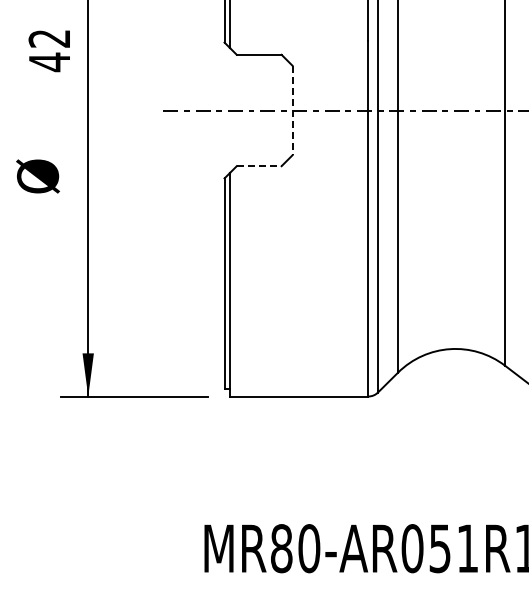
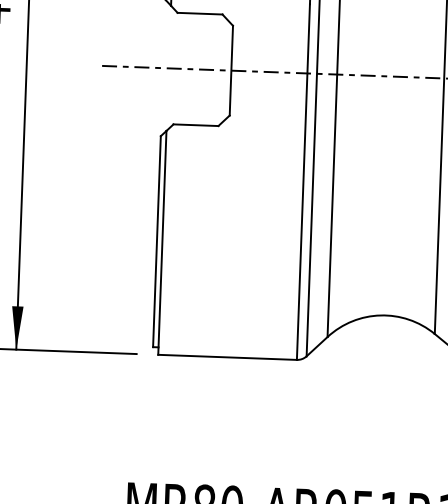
line: (292, 110) -> (231, 70), dashed -> solid
line: (259, 166) -> (196, 125), dashed -> solid

